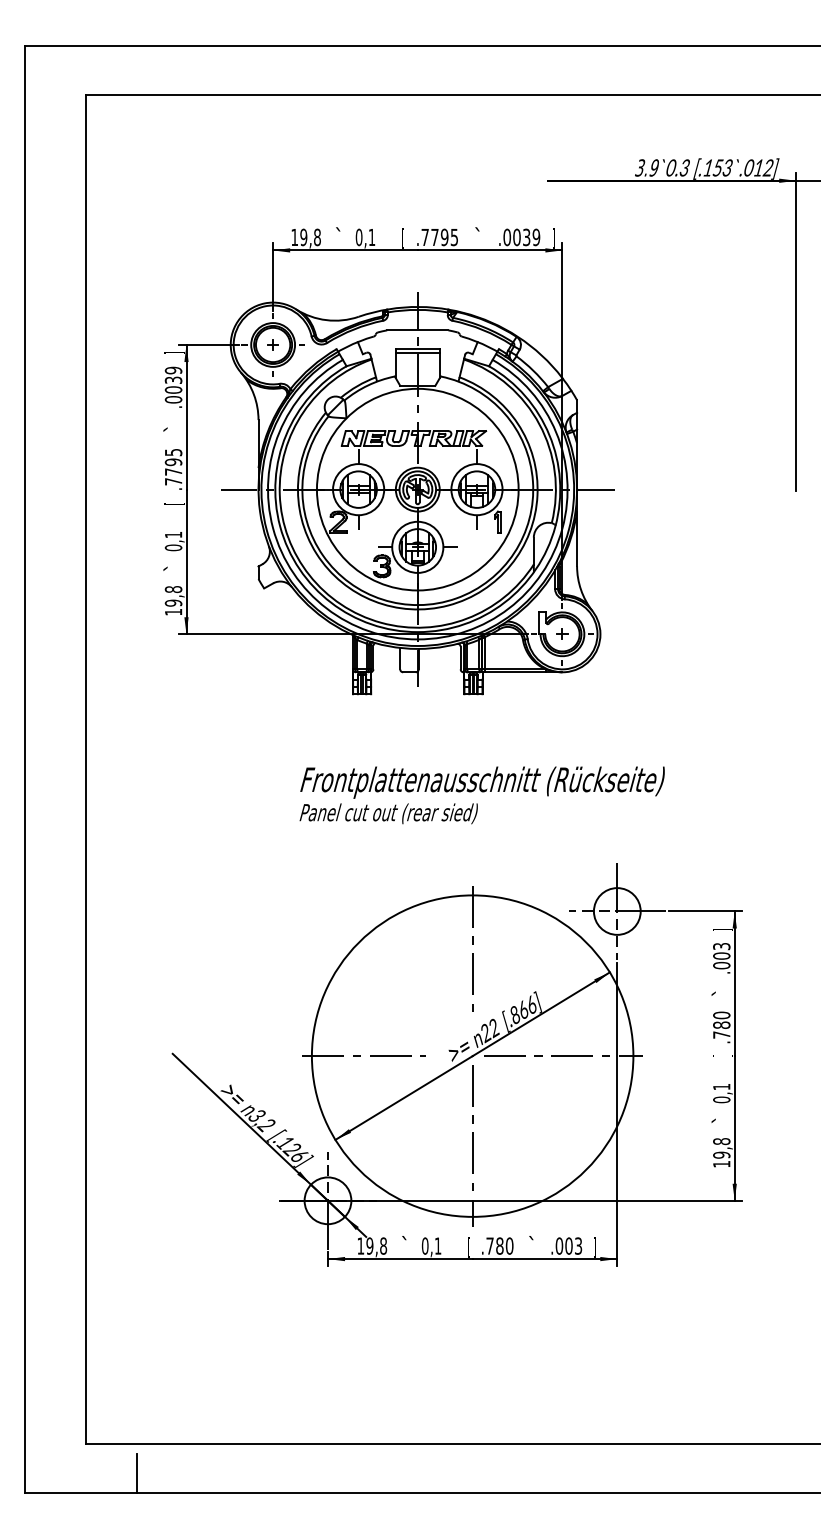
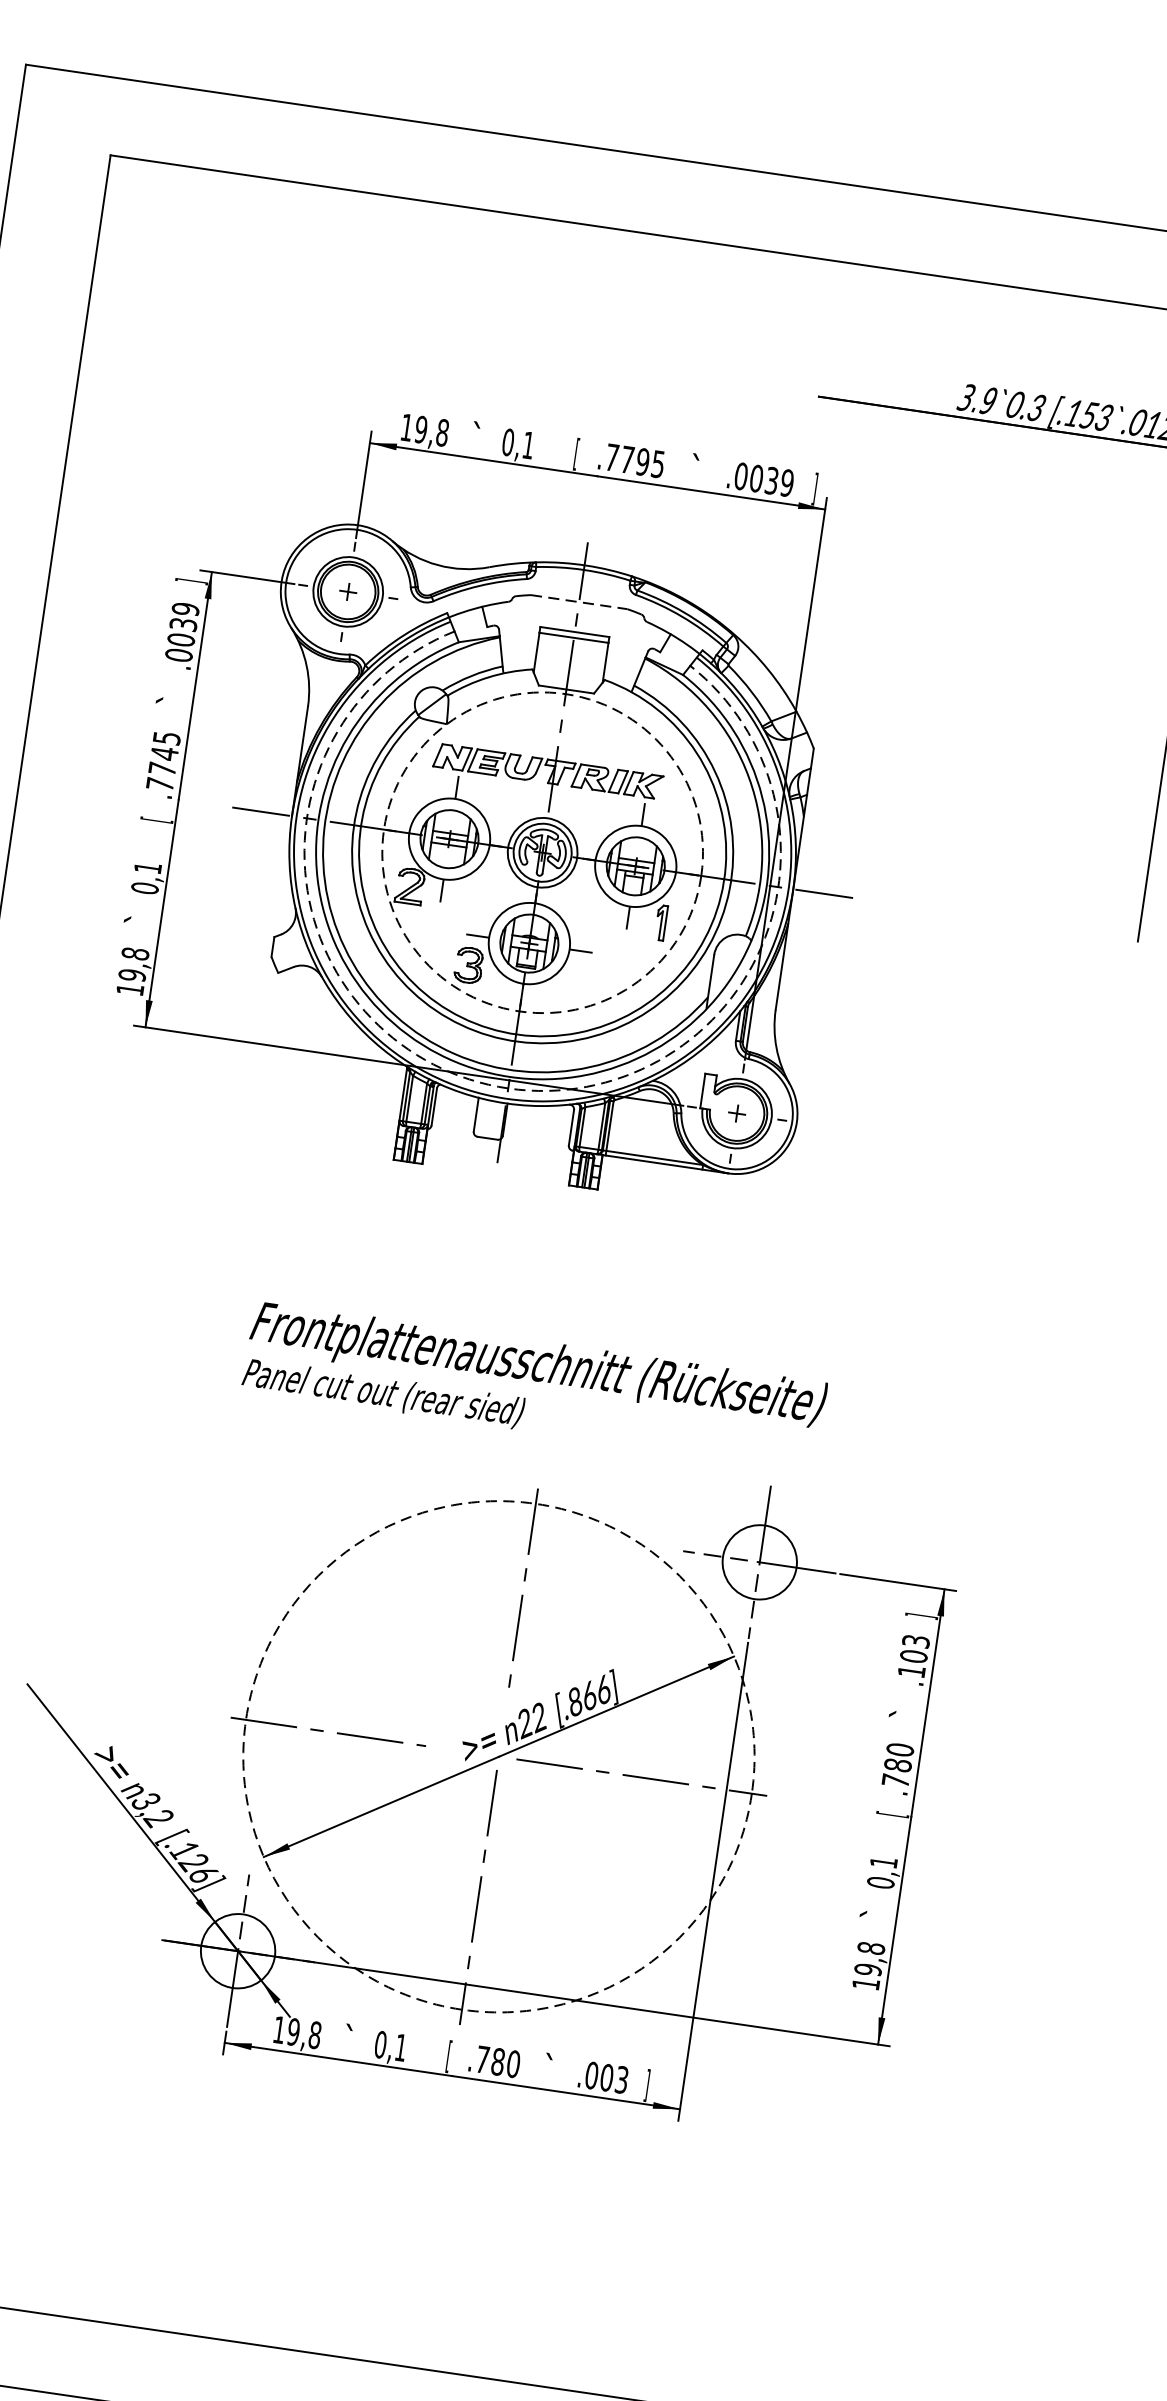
line: (417, 330) -> (578, 602), solid -> dashed
text: (173, 462) -> (164, 753), .7795 -> .7745
circle: (417, 489) -> (542, 852), solid -> dashed
arc: (417, 639) -> (507, 1088), solid -> dashed
text: (481, 795) -> (533, 1386), moved
text: (721, 965) -> (911, 1671), .003 -> .103
circle: (472, 1055) -> (498, 1755), solid -> dashed

